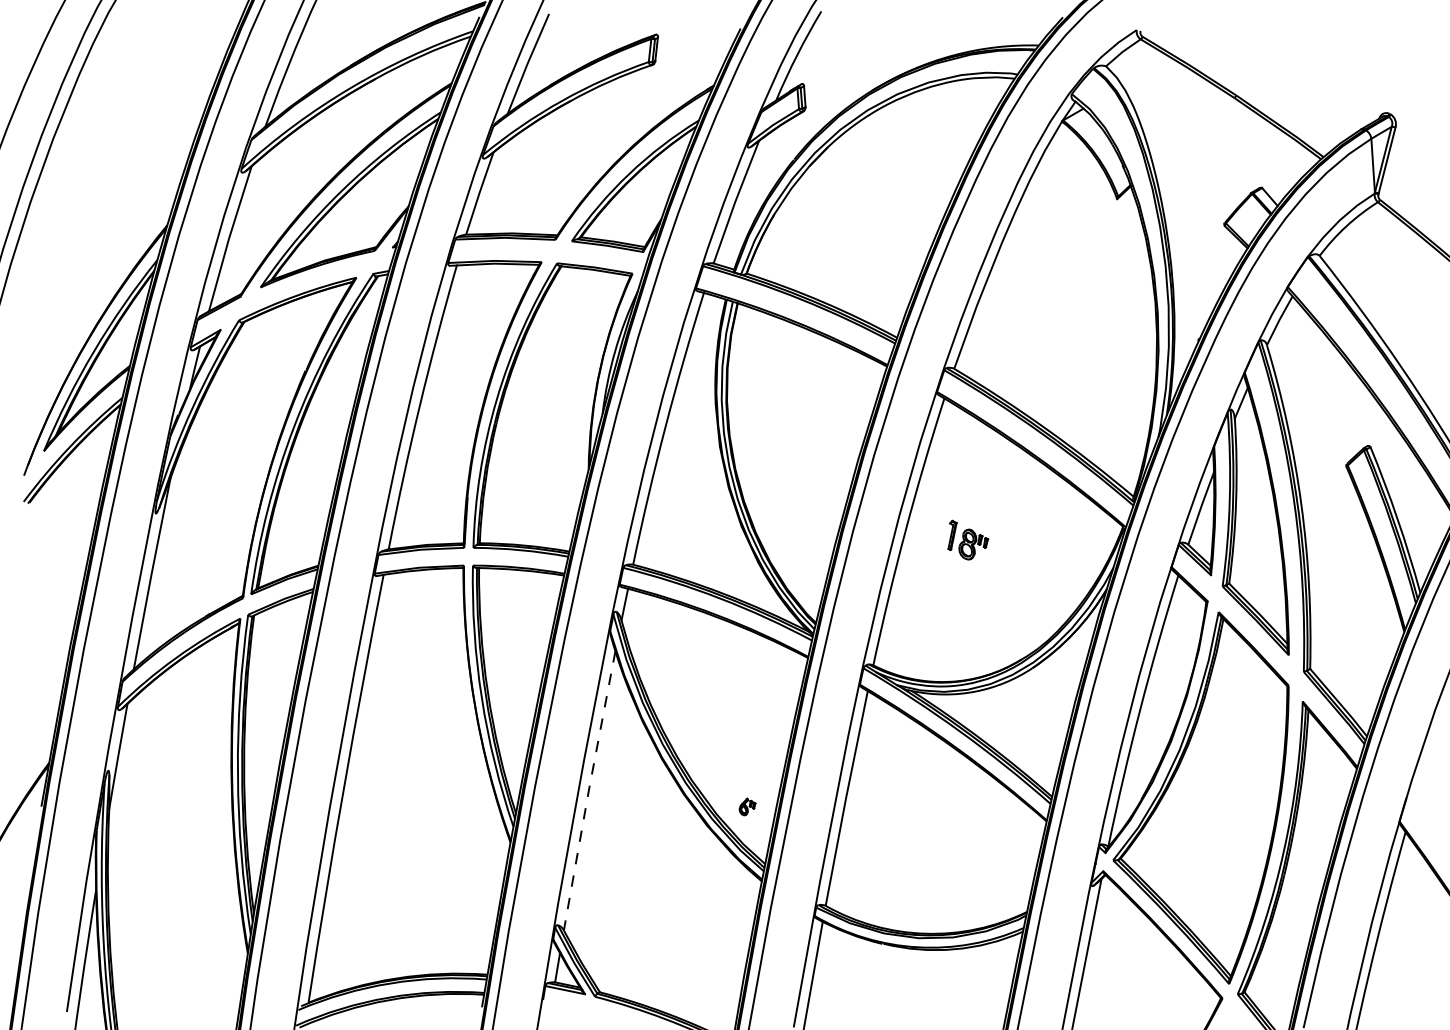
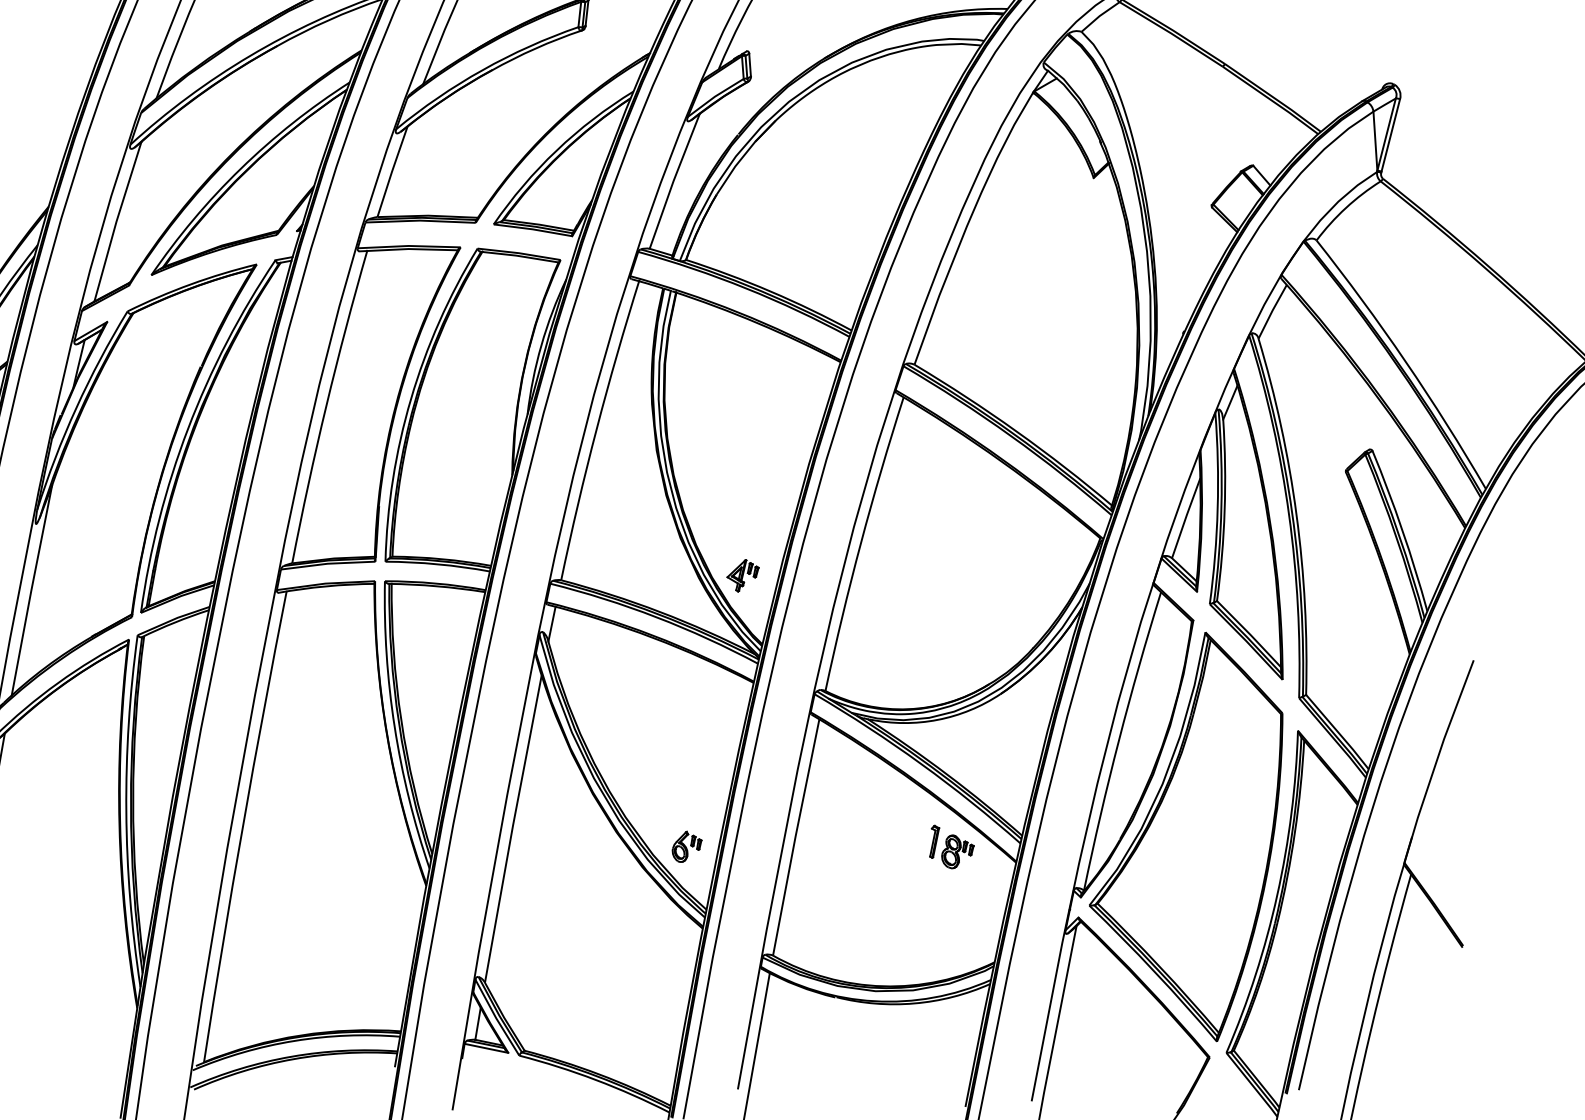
part: (968, 539) -> (952, 846), moved
part: (798, 560) -> (743, 575), added
line: (588, 790) -> (512, 828), dashed -> solid
part: (747, 806) -> (687, 846), size x1.67

